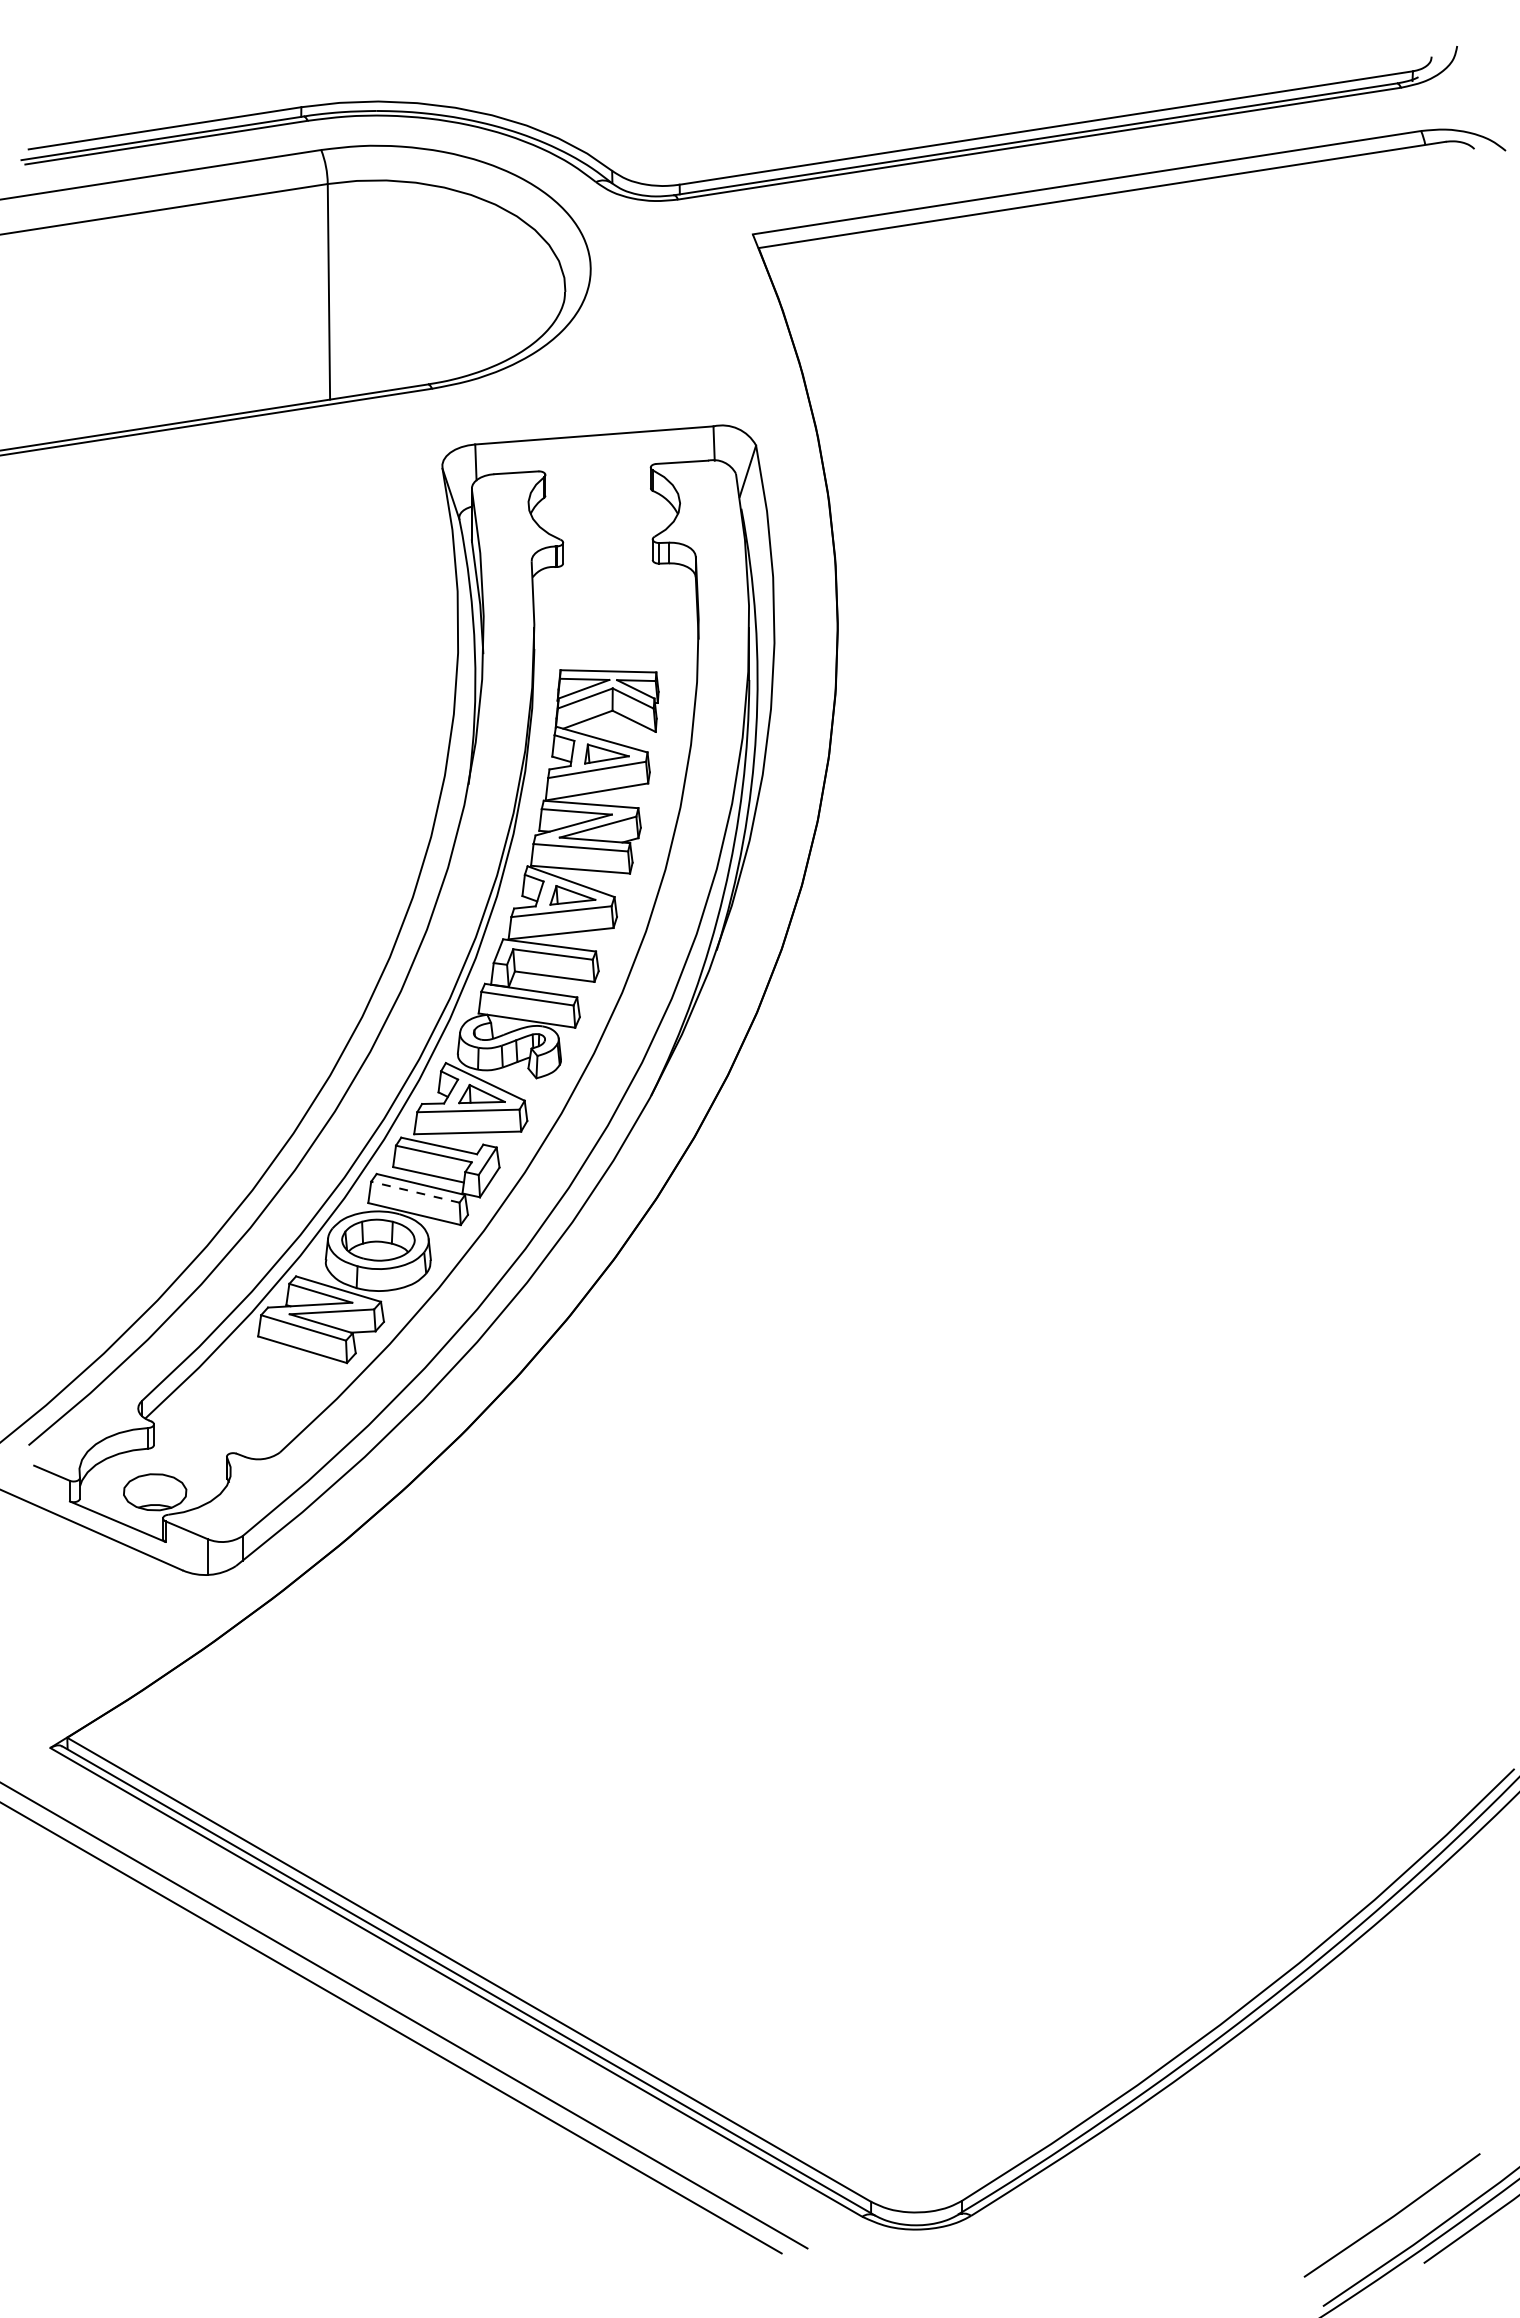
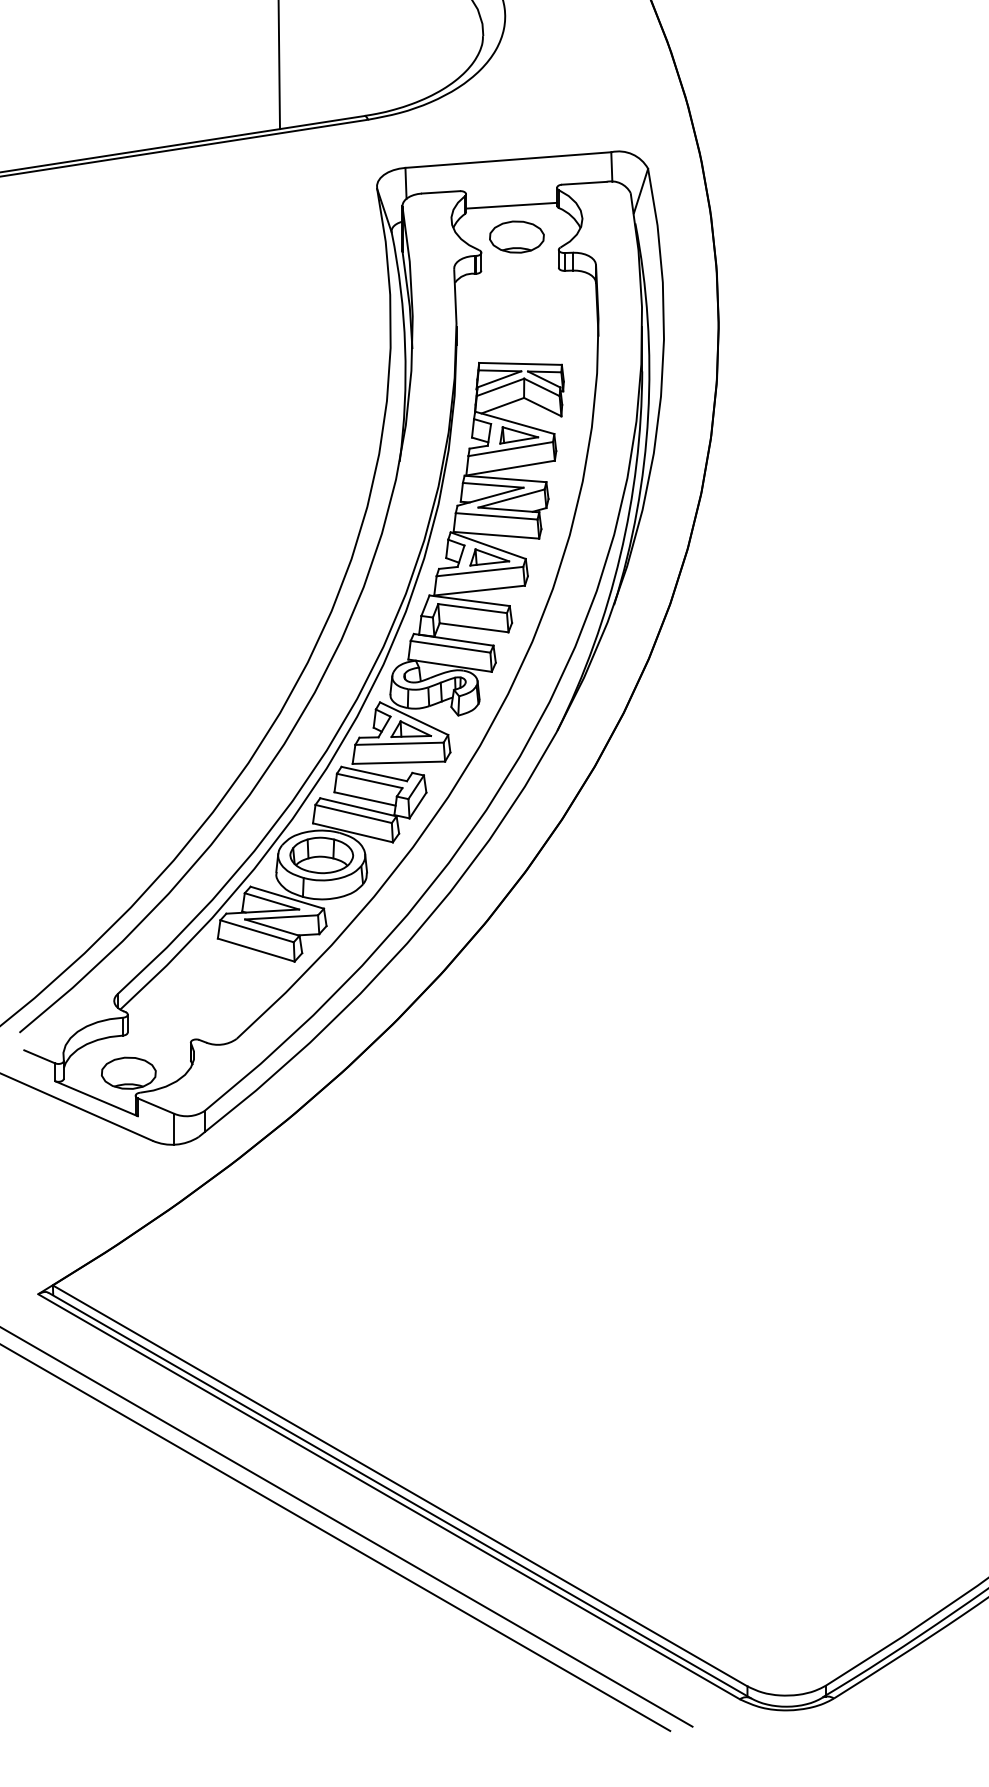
line: (597, 487) -> (511, 205), added
part: (604, 524) -> (517, 237), added
line: (414, 1192) -> (352, 814), dashed -> solid

